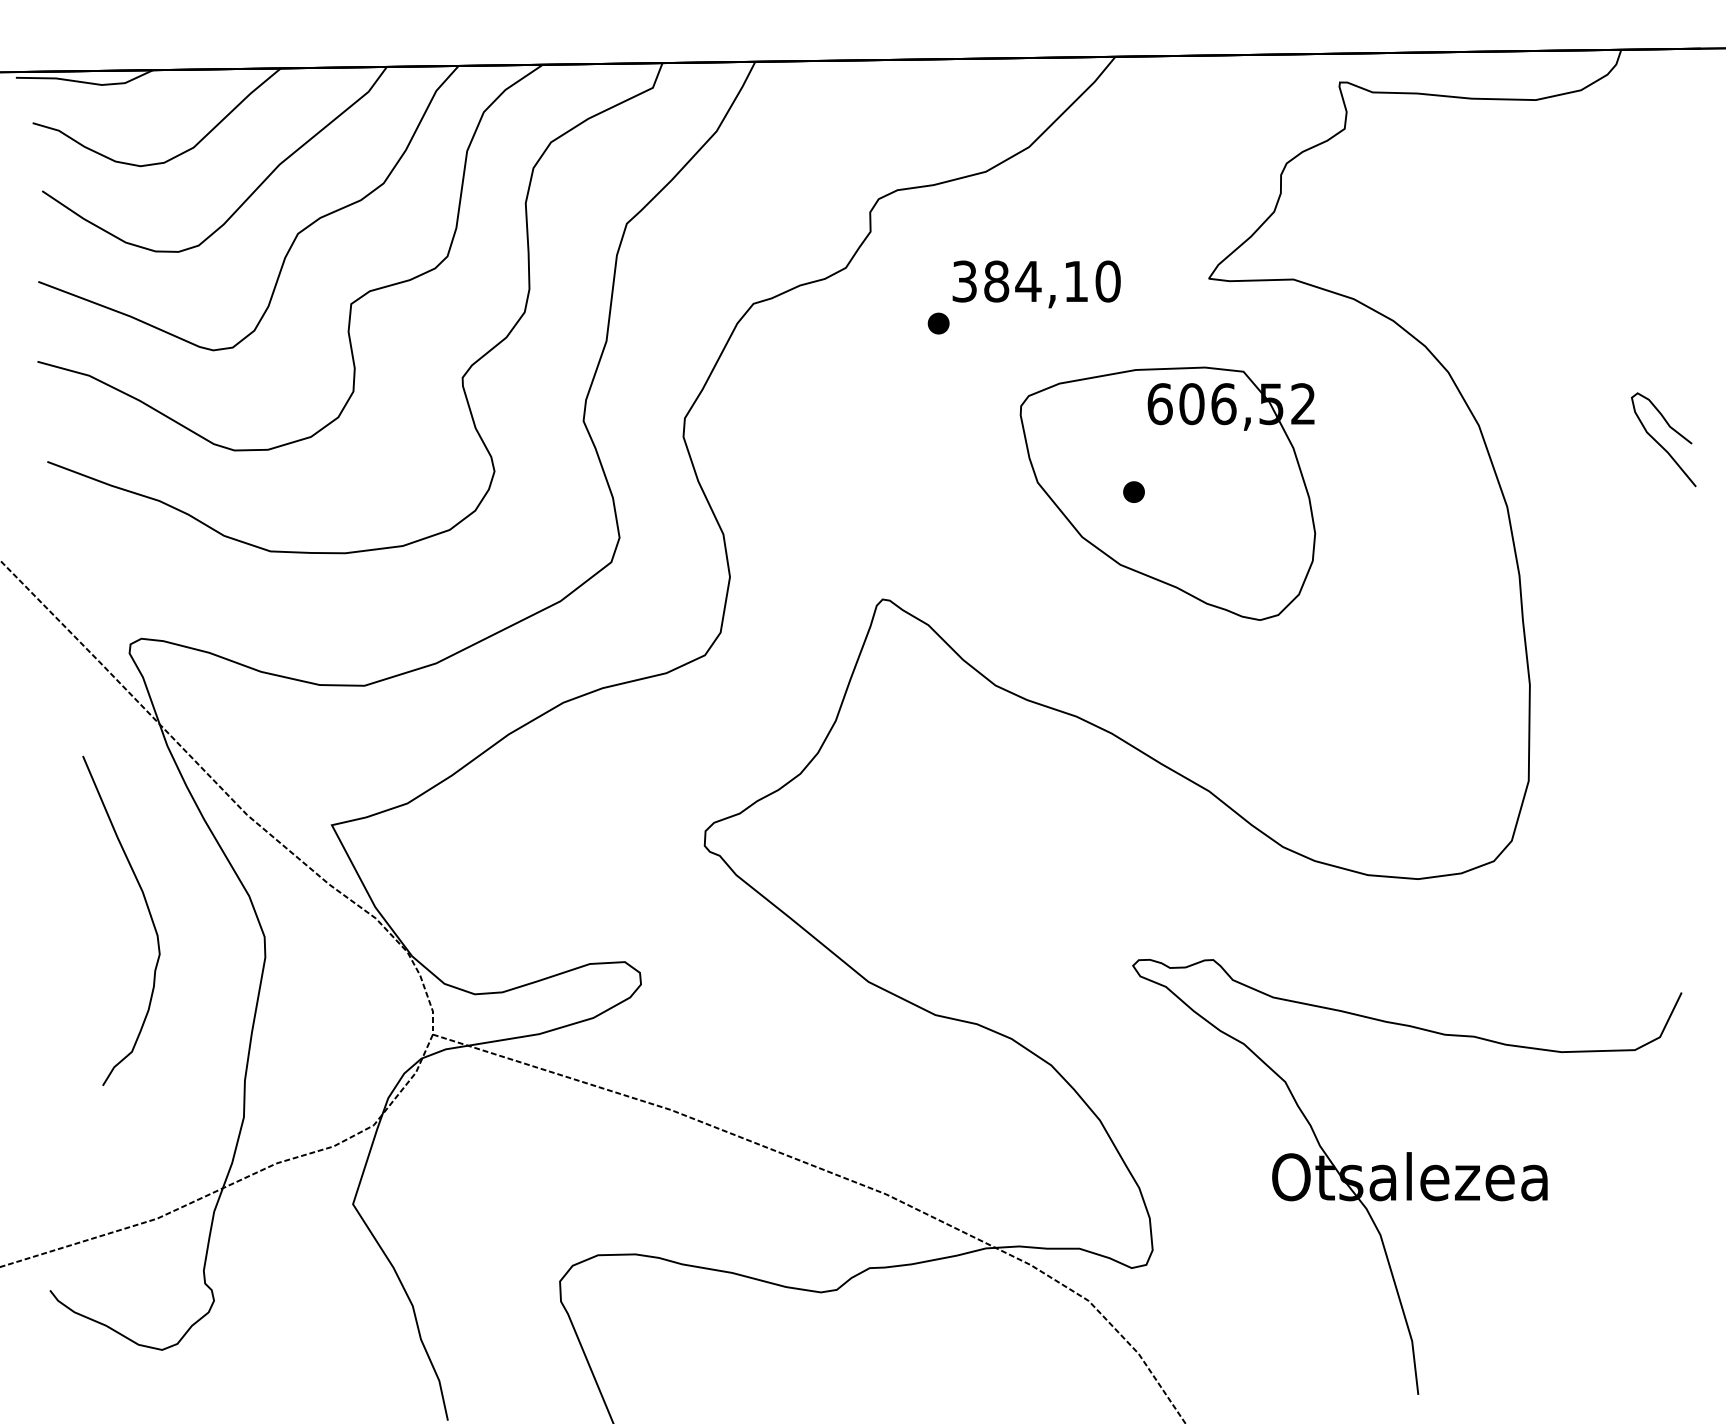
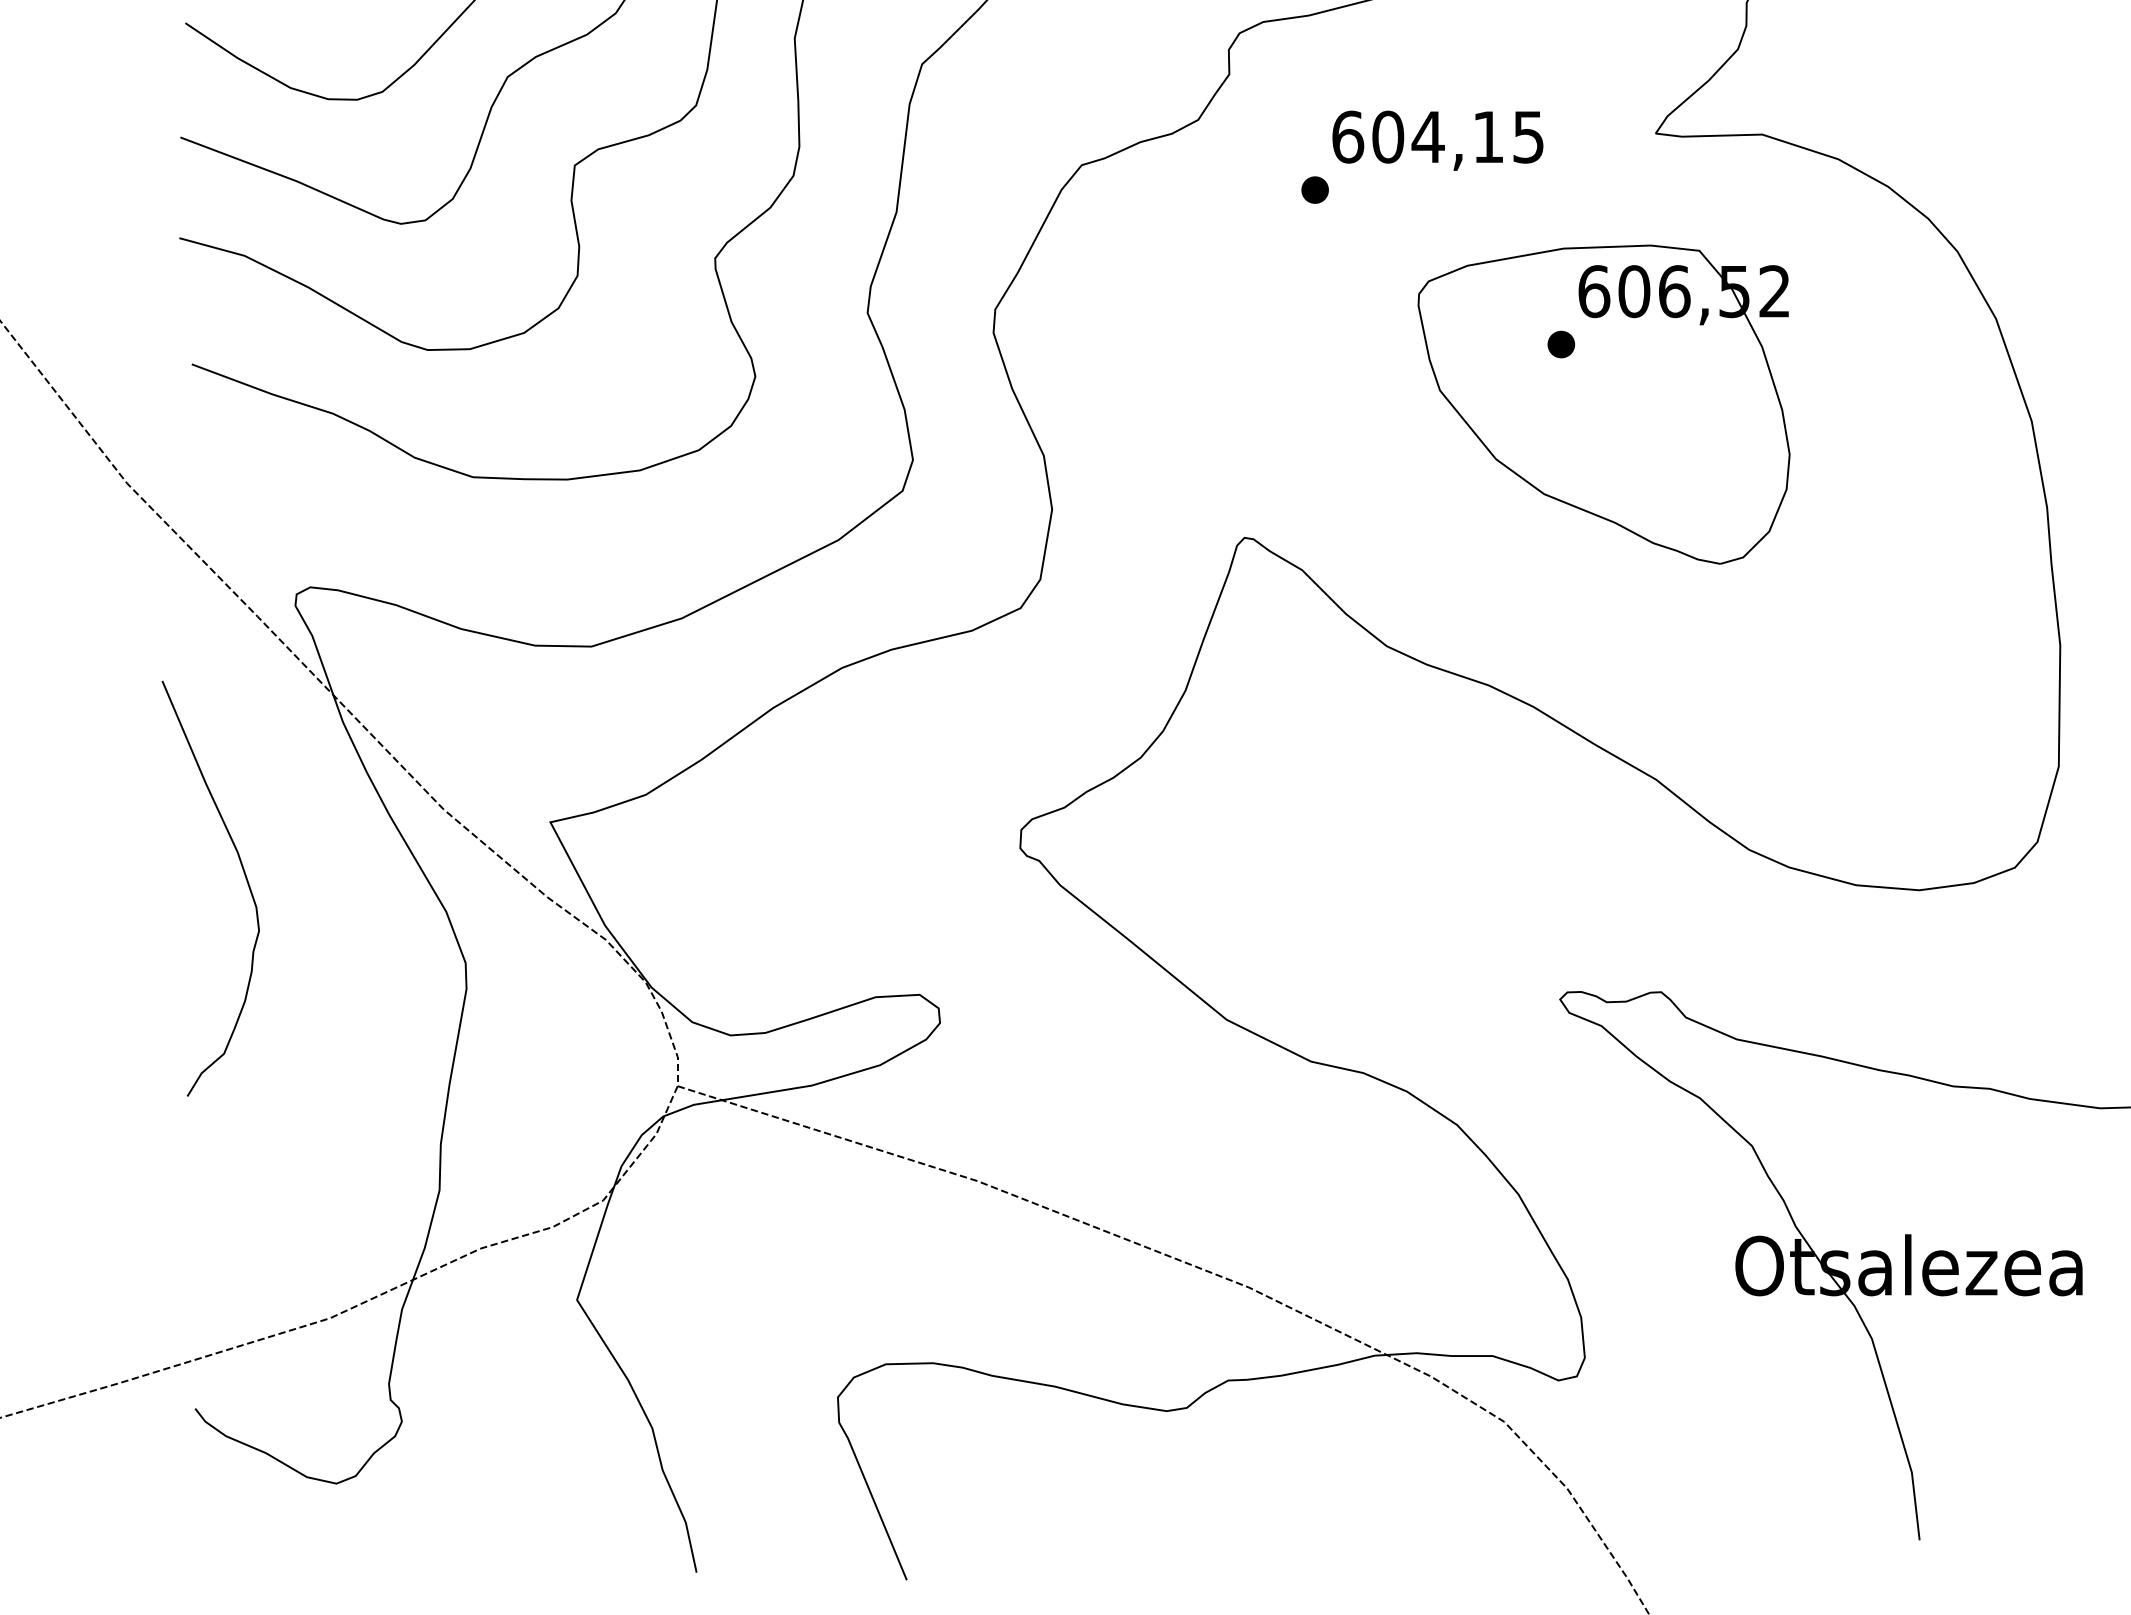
text: (1036, 281) -> (1438, 137), 384,10 -> 604,15
part: (1133, 491) -> (1560, 343), moved
curve: (148, 912) -> (244, 878), moved

